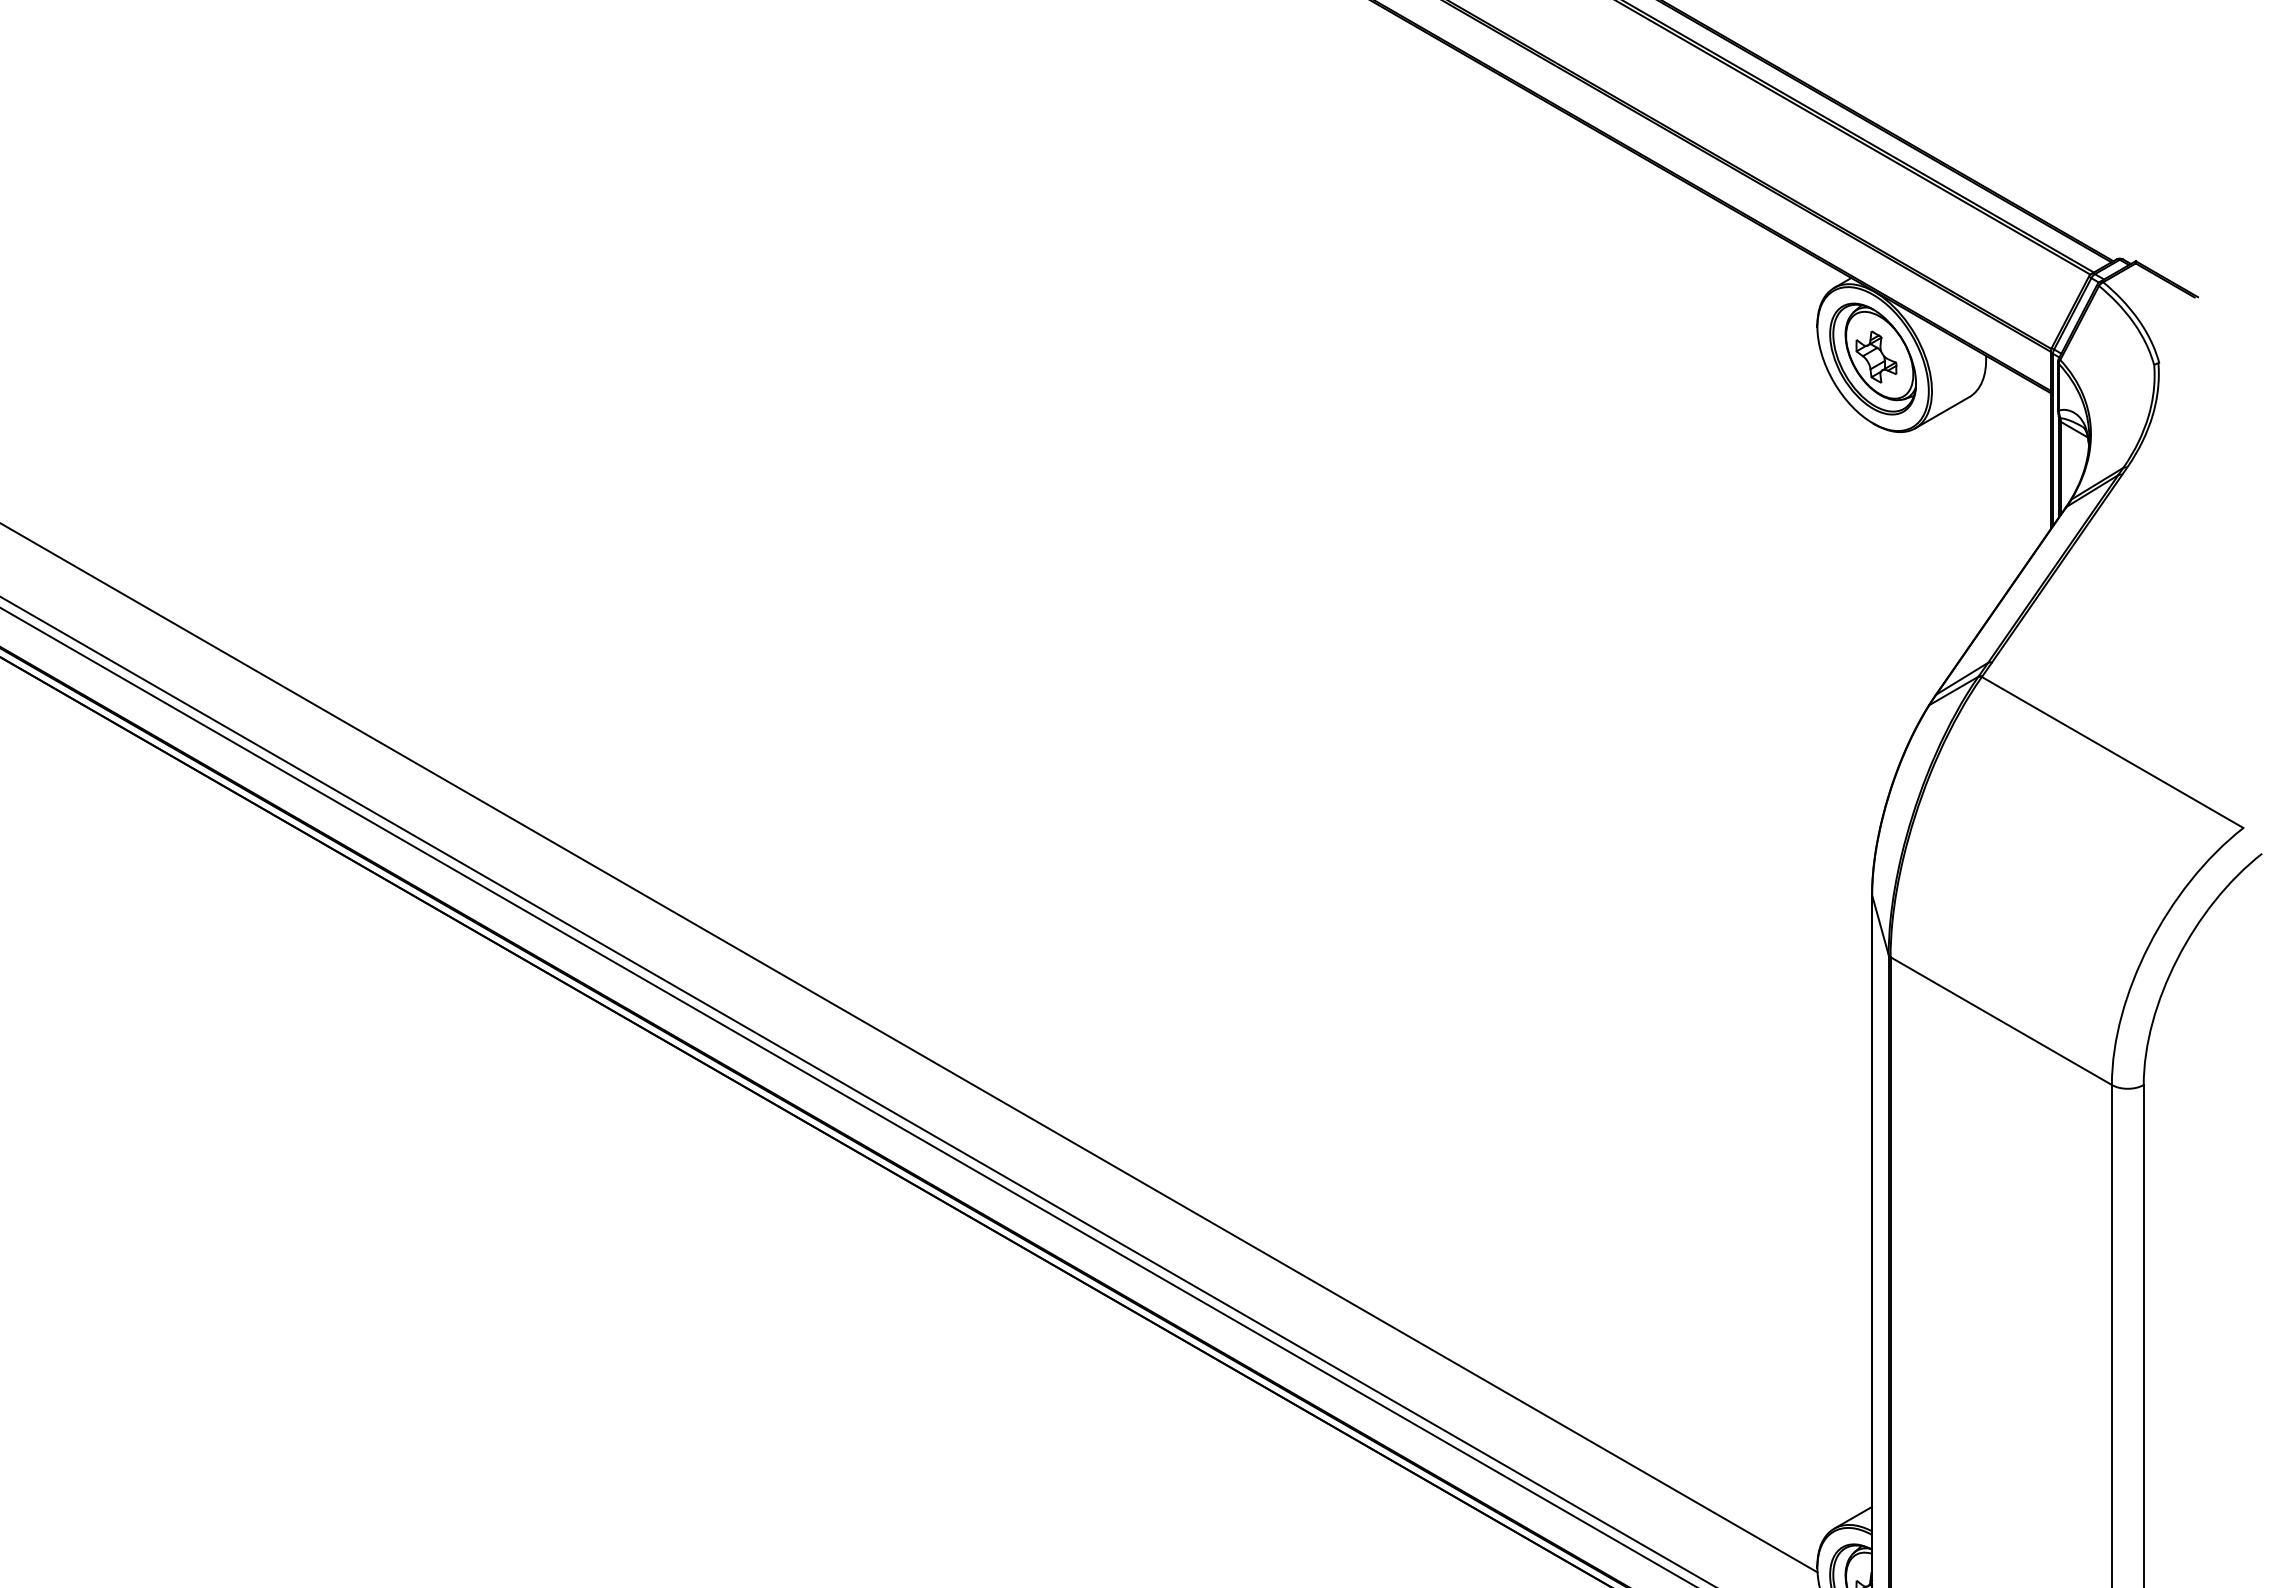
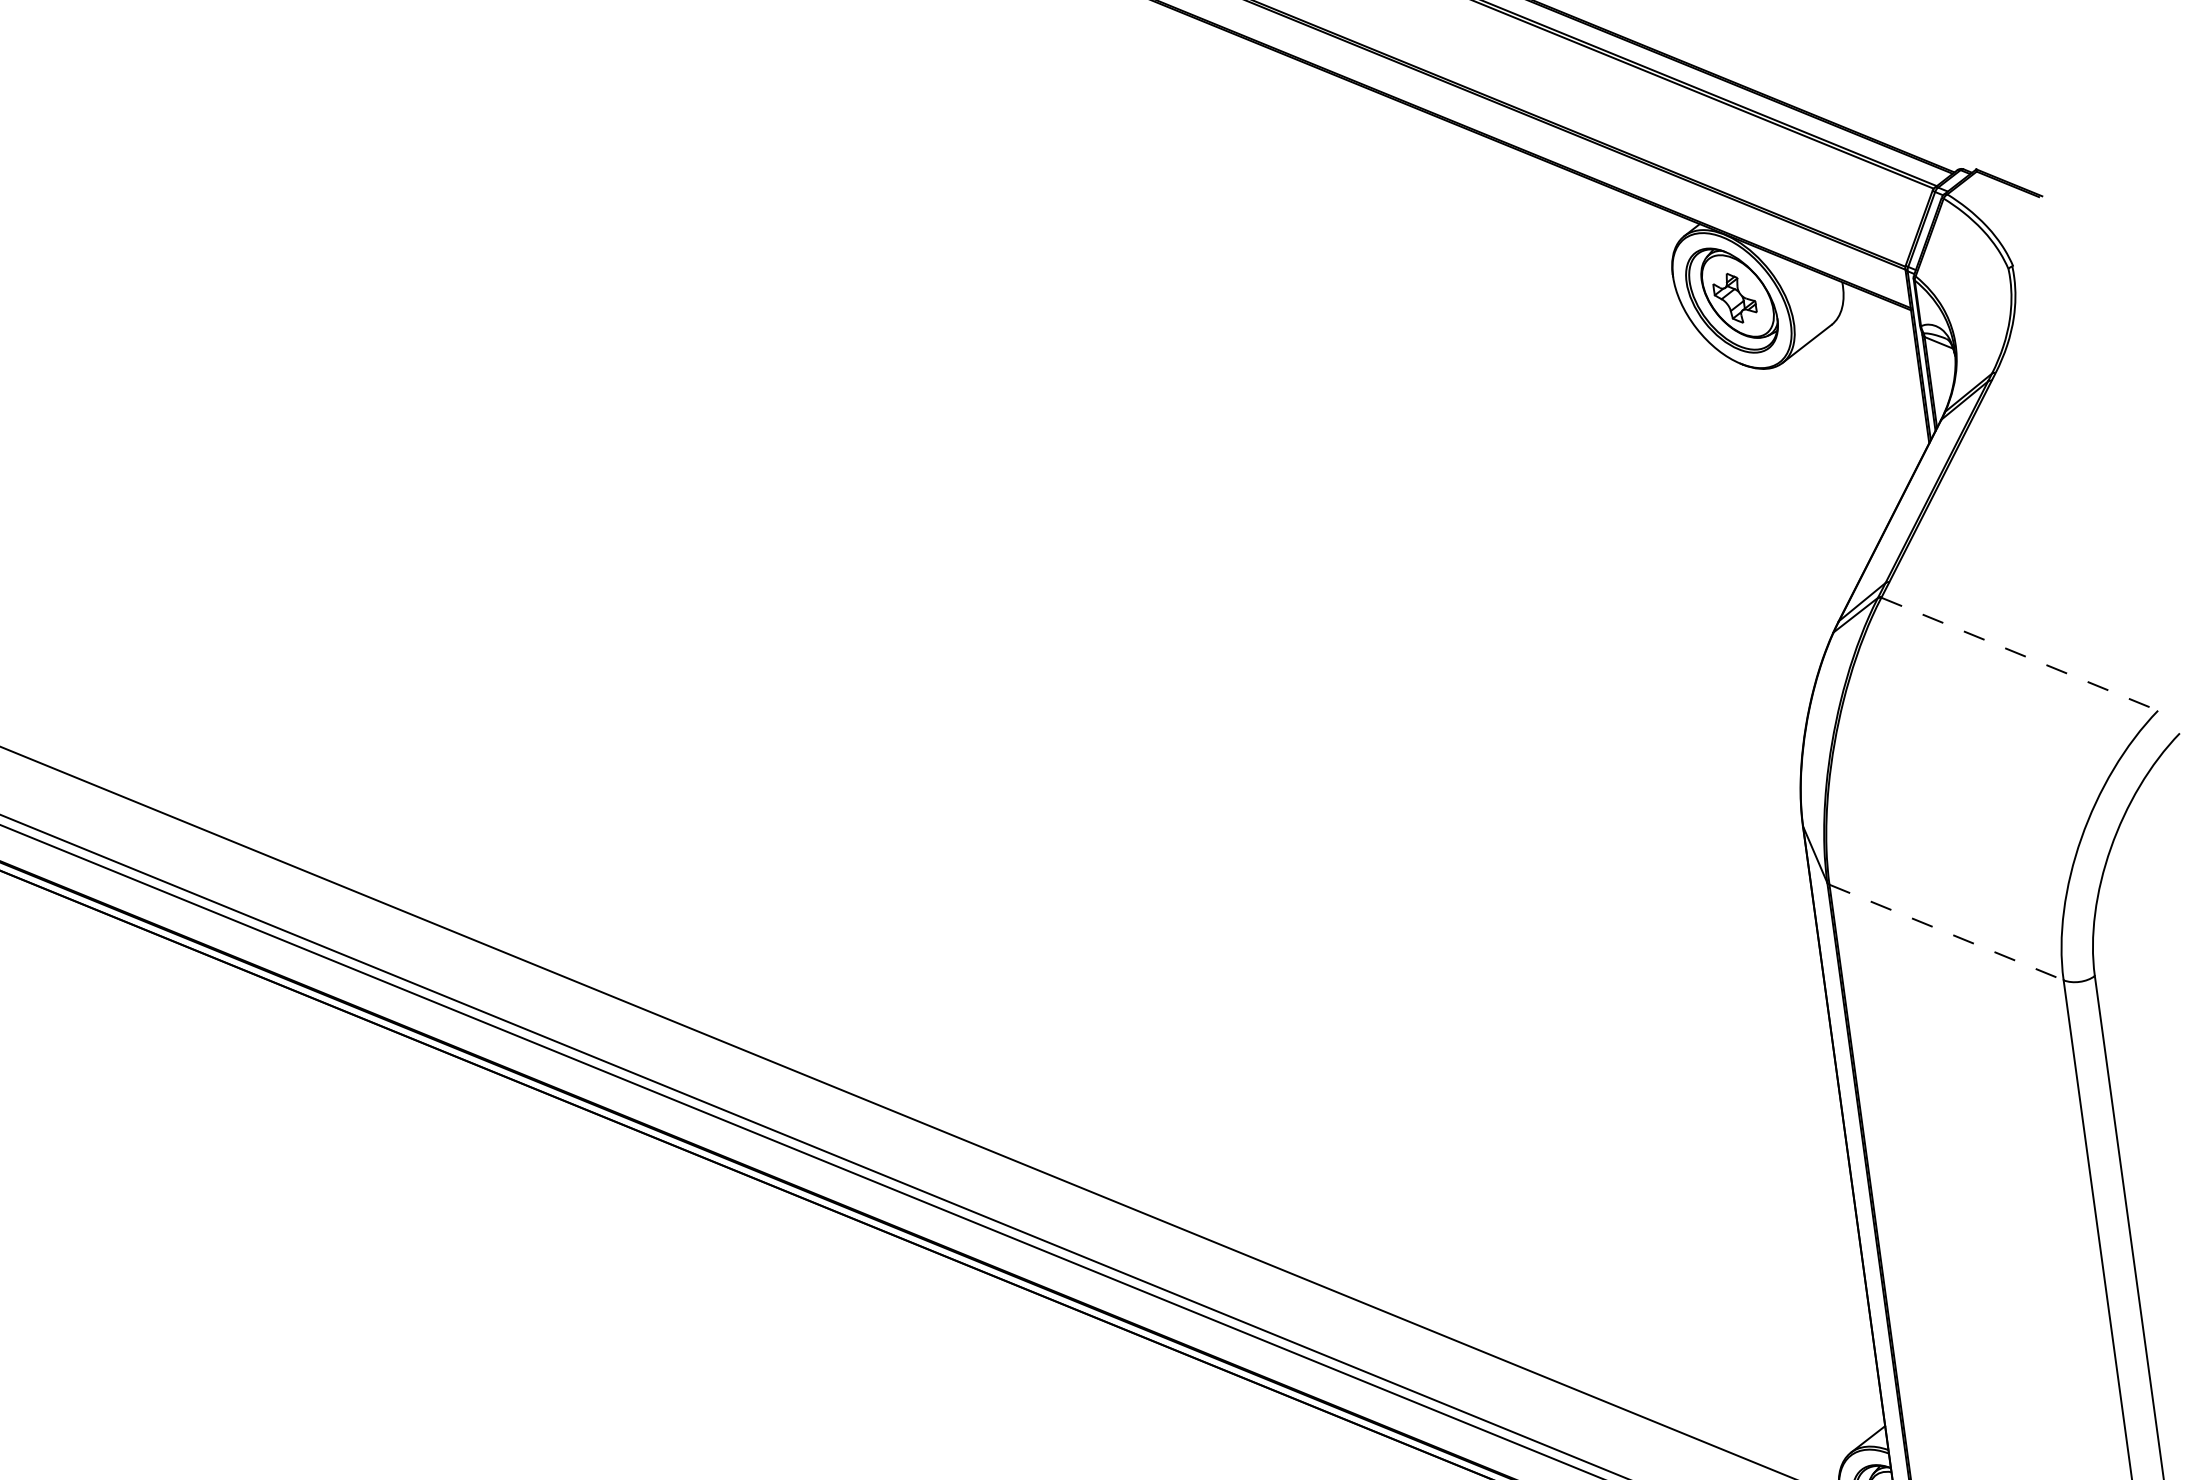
line: (2112, 752) -> (2019, 654), solid -> dashed
line: (2001, 1021) -> (1946, 932), solid -> dashed

